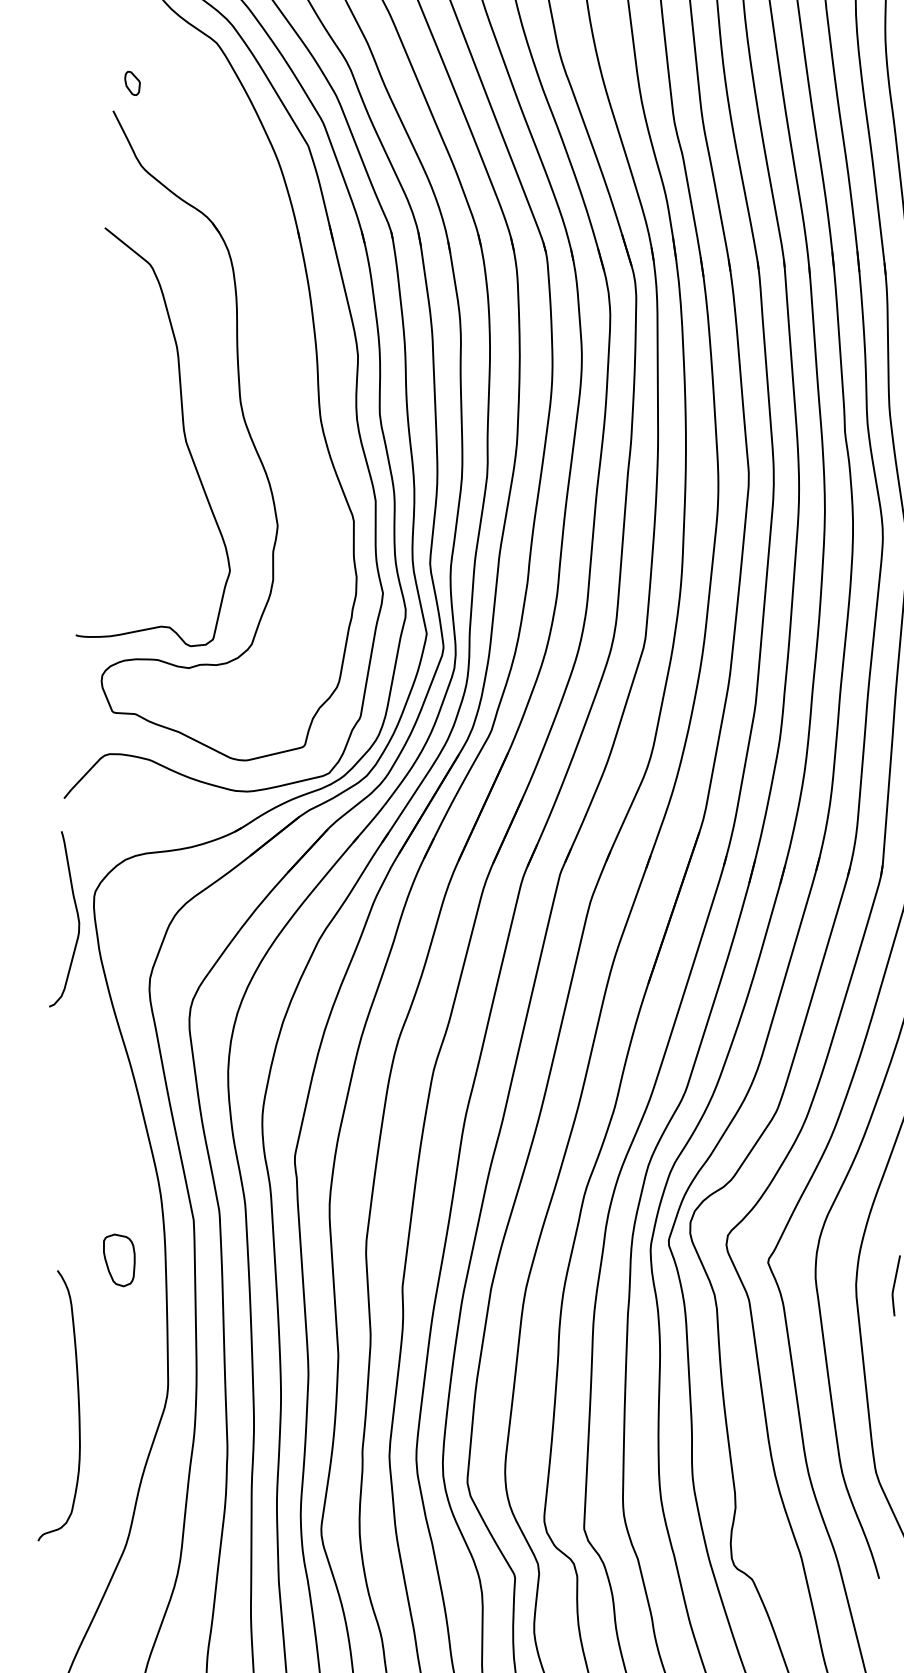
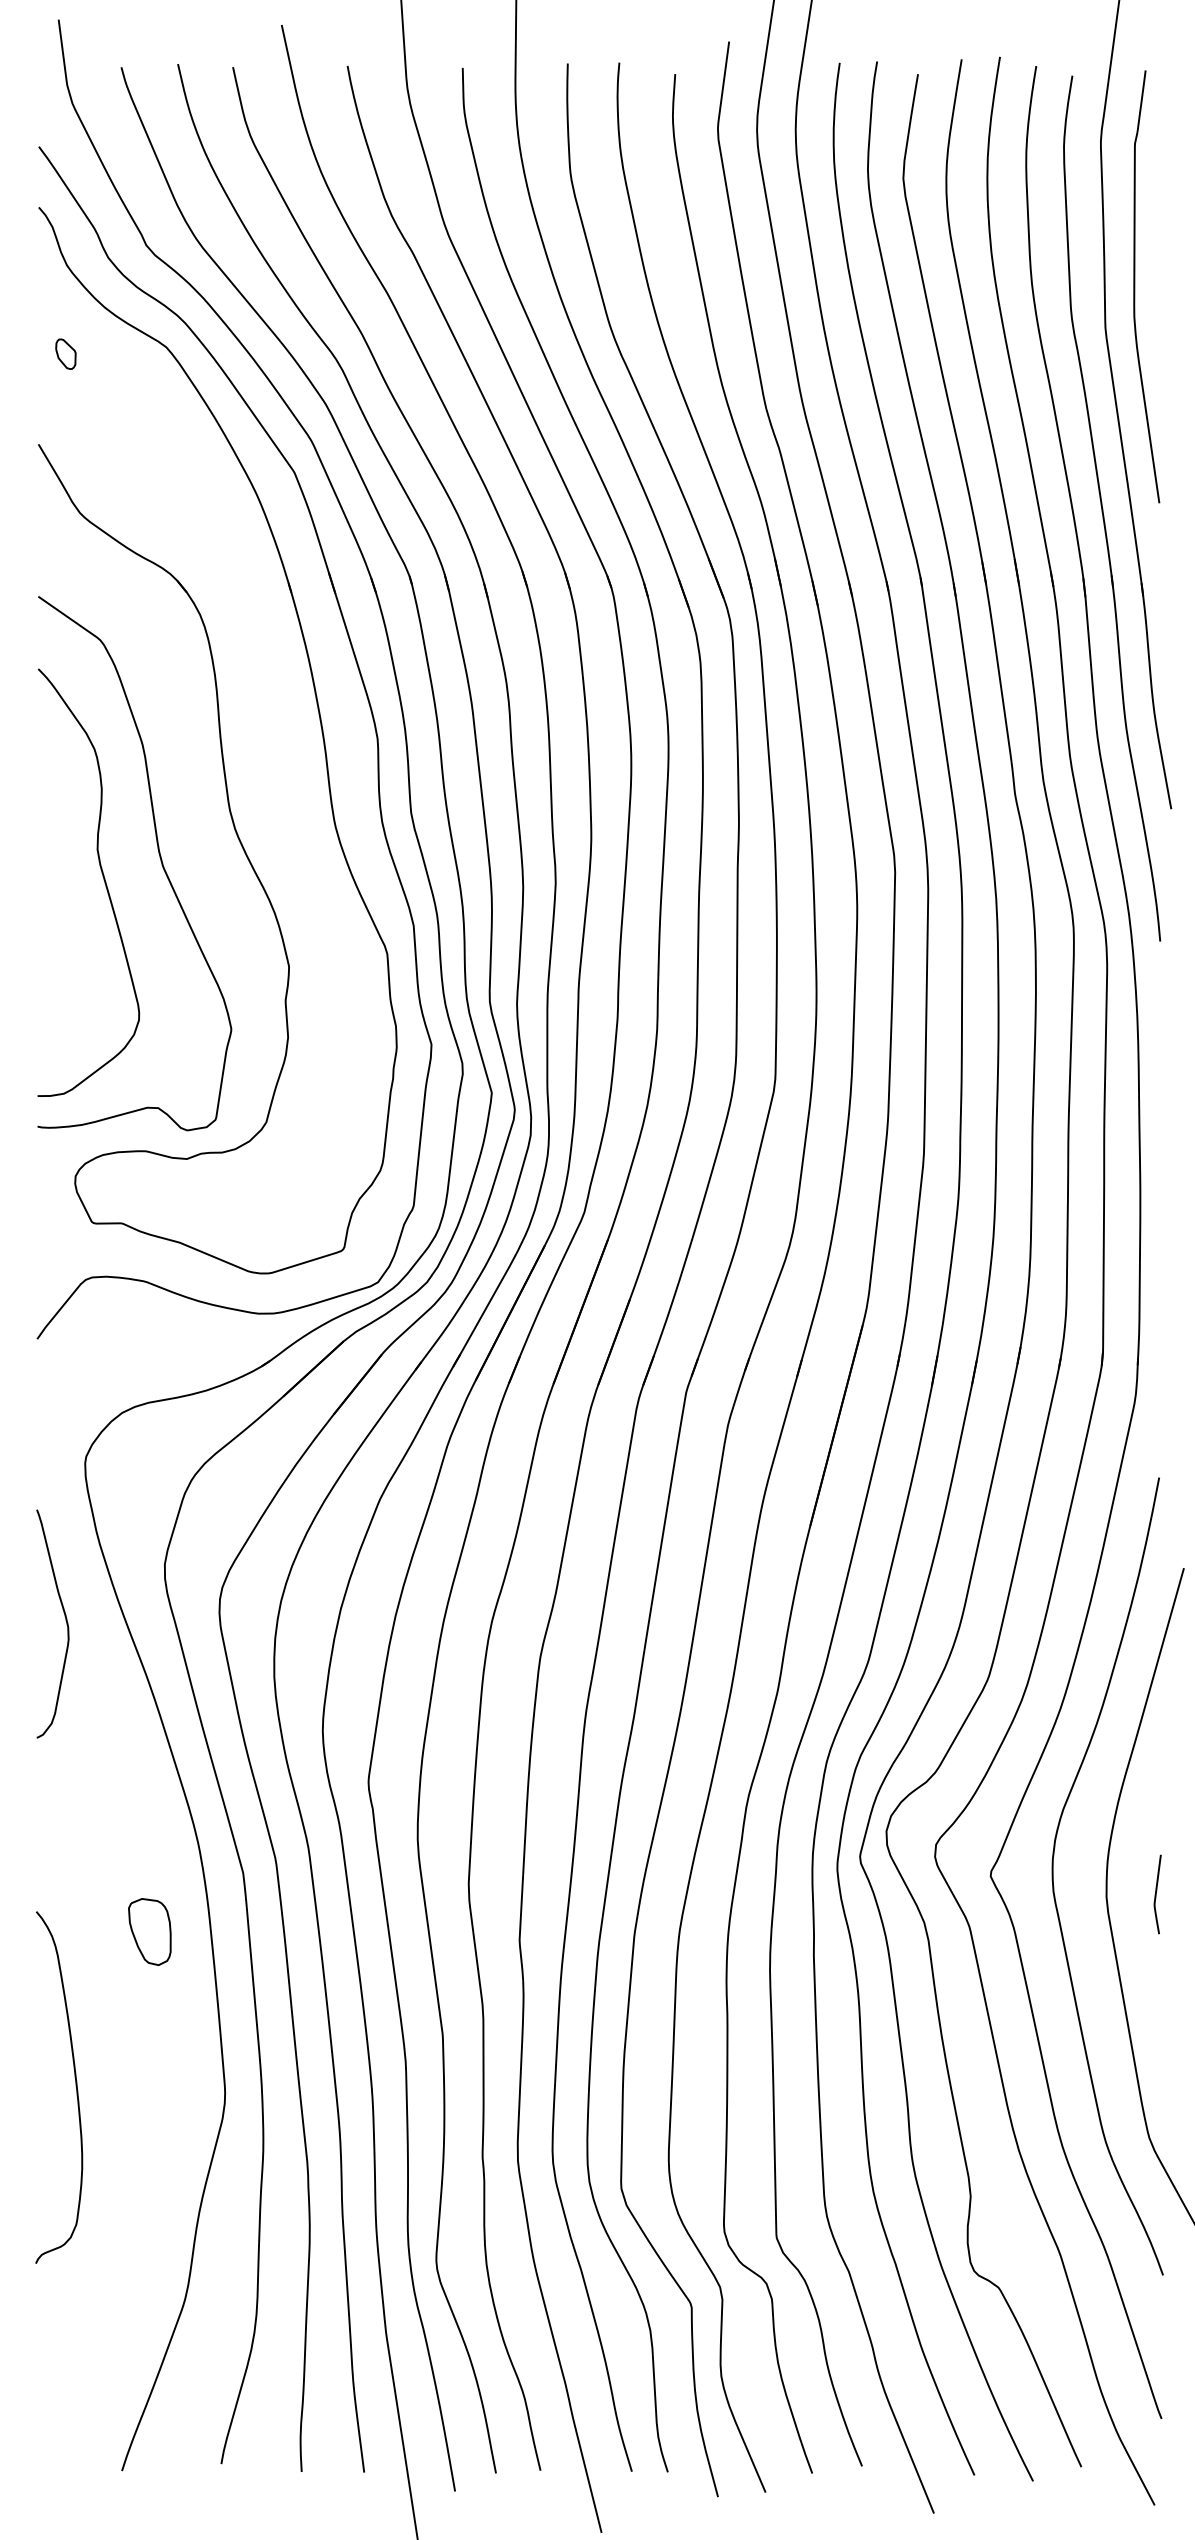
part: (132, 82) -> (65, 353), moved
curve: (139, 449) -> (103, 880), added
curve: (77, 918) -> (65, 1620), moved
curve: (78, 1407) -> (75, 2086), moved

